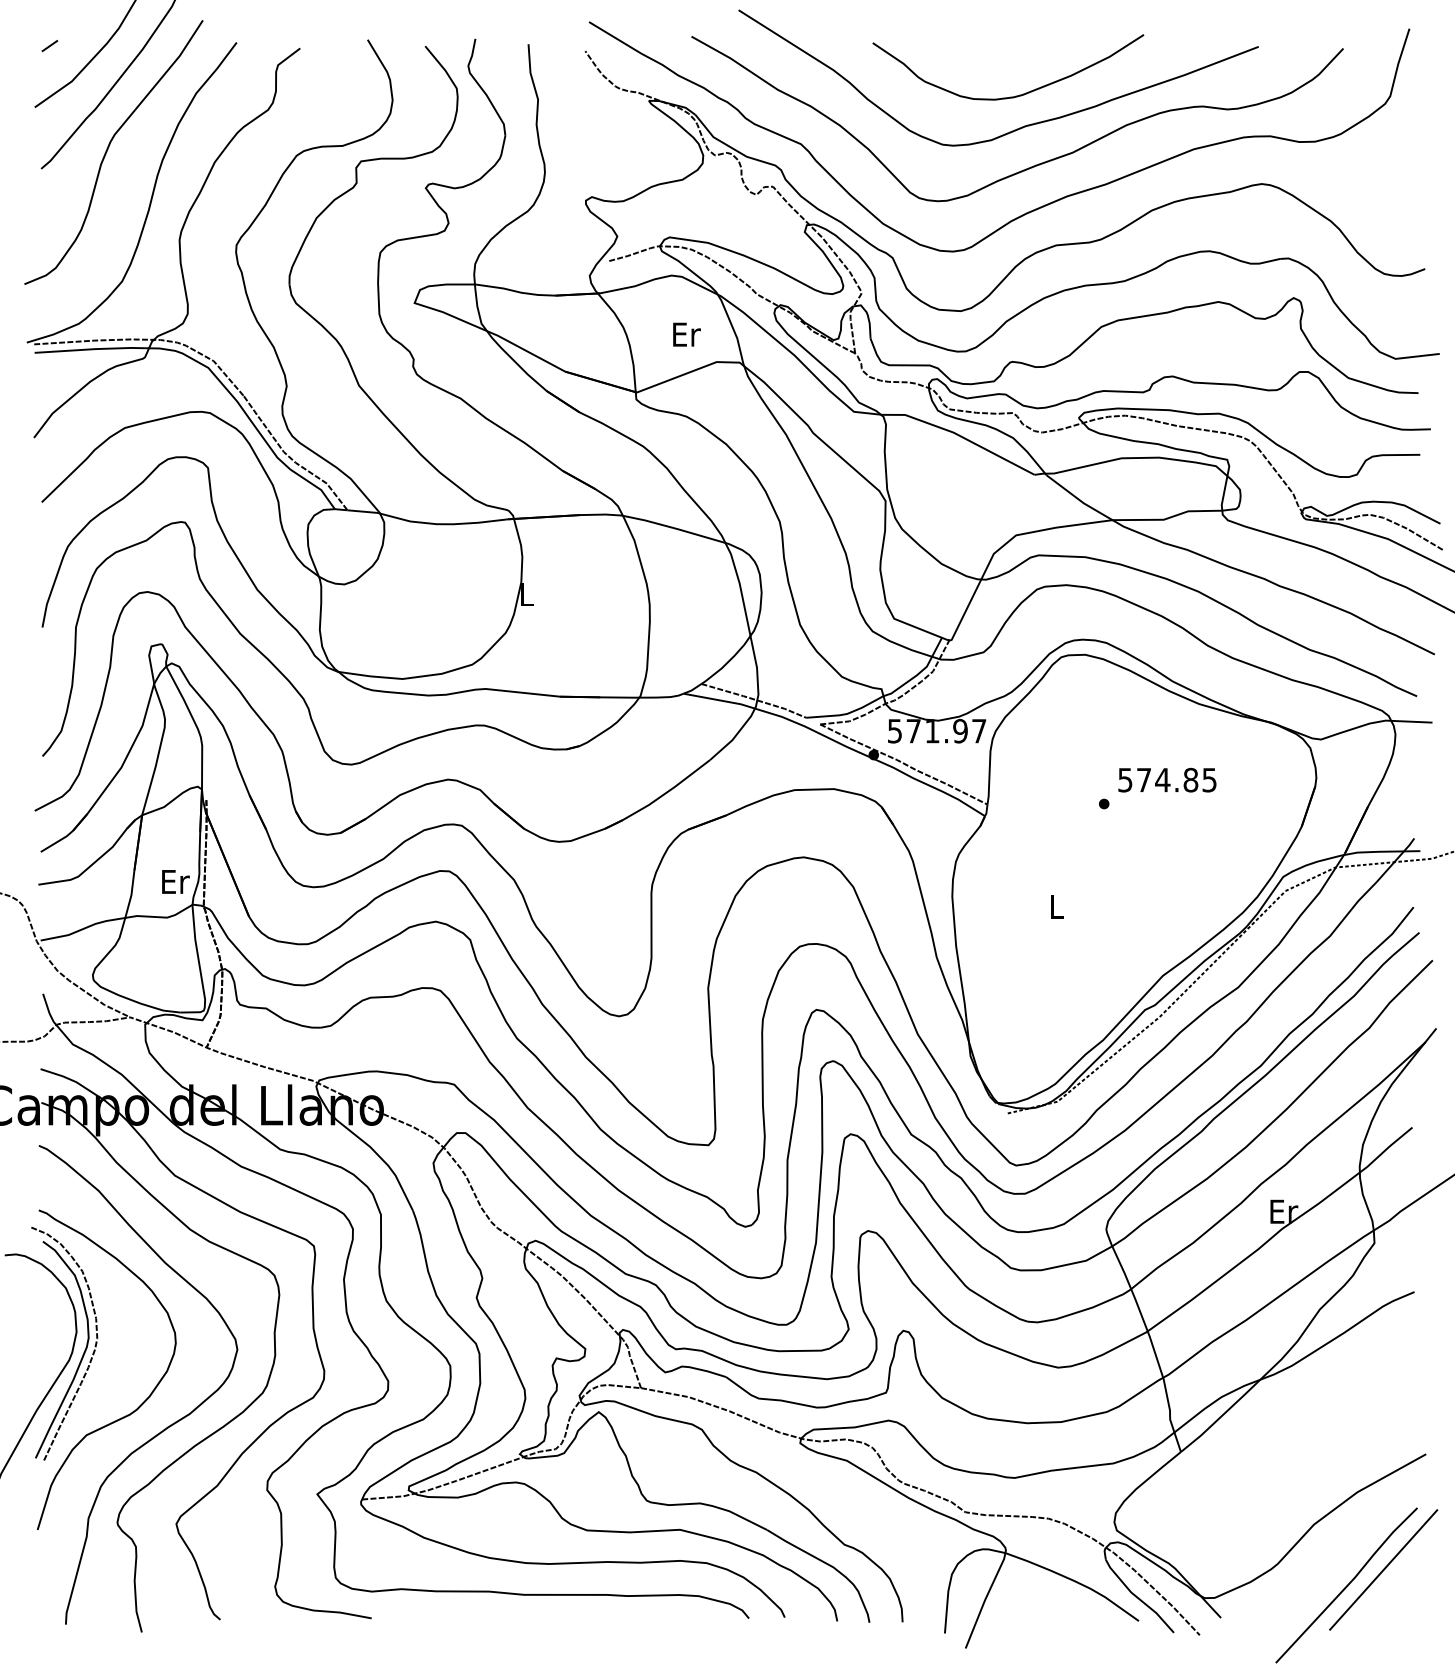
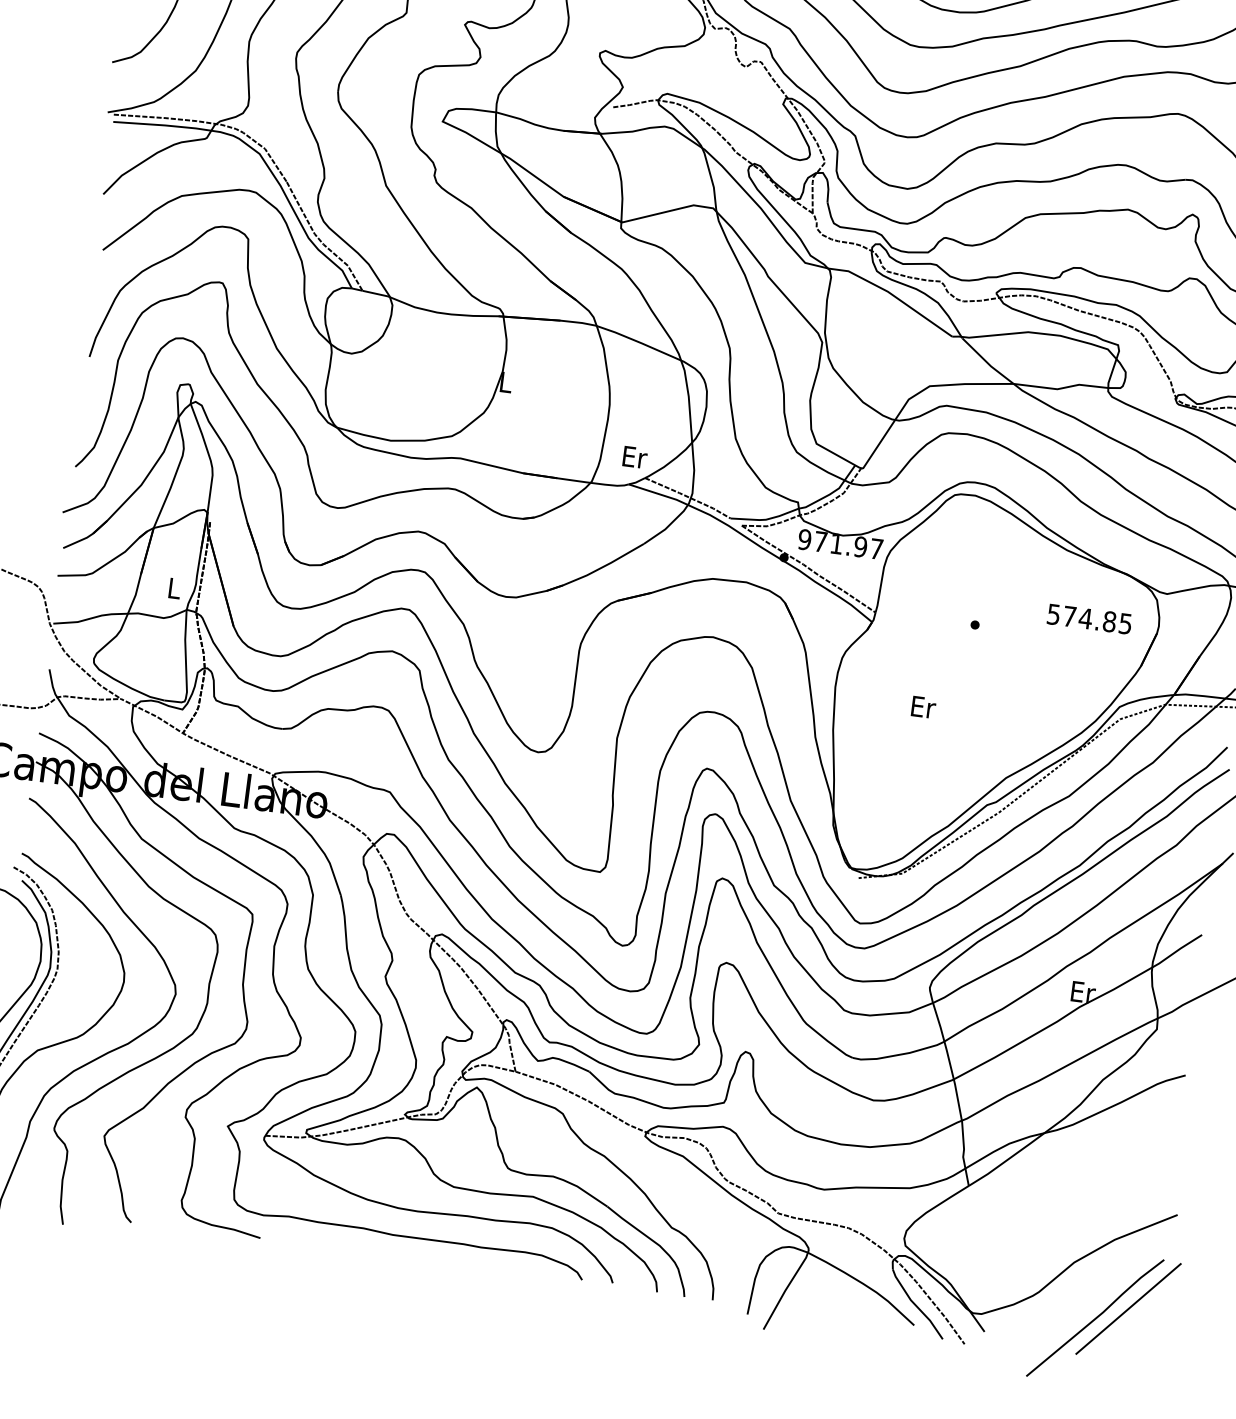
text: (686, 334) -> (634, 457), moved
text: (894, 730) -> (804, 539), 571.97 -> 971.97
text: (1167, 779) -> (1089, 618), moved
text: (175, 881) -> (174, 588), Er -> L
text: (1057, 906) -> (923, 707), L -> Er

